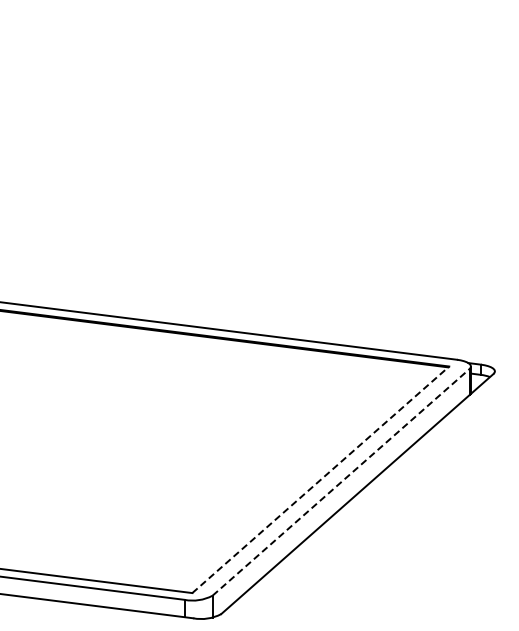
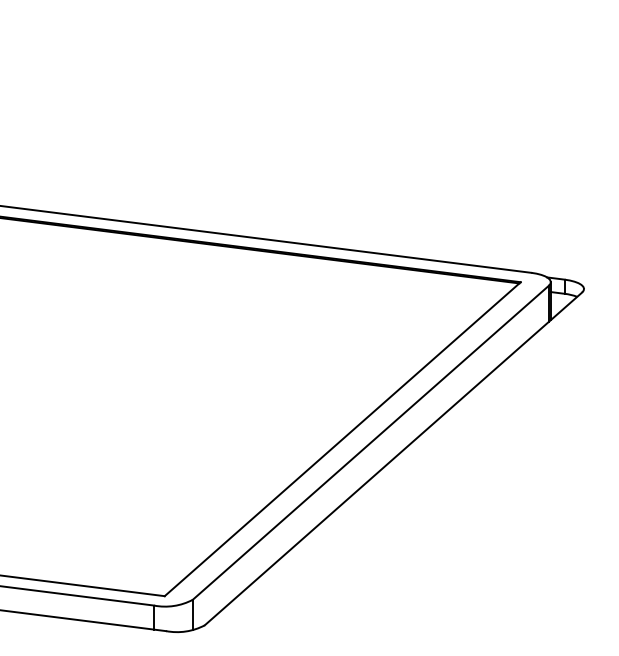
line: (321, 479) -> (343, 438), dashed -> solid
line: (341, 482) -> (371, 442), dashed -> solid

